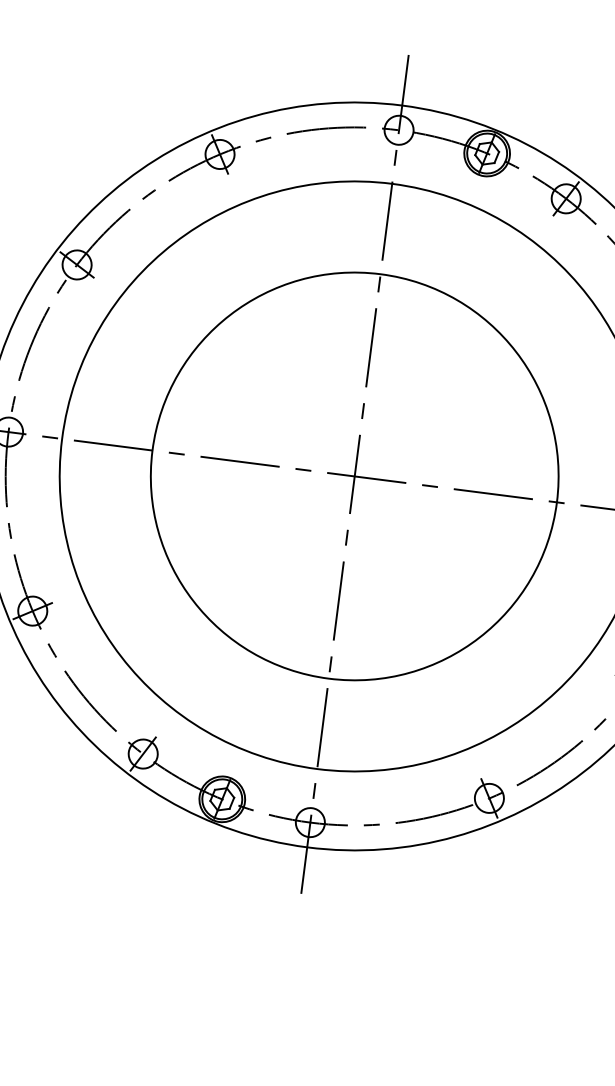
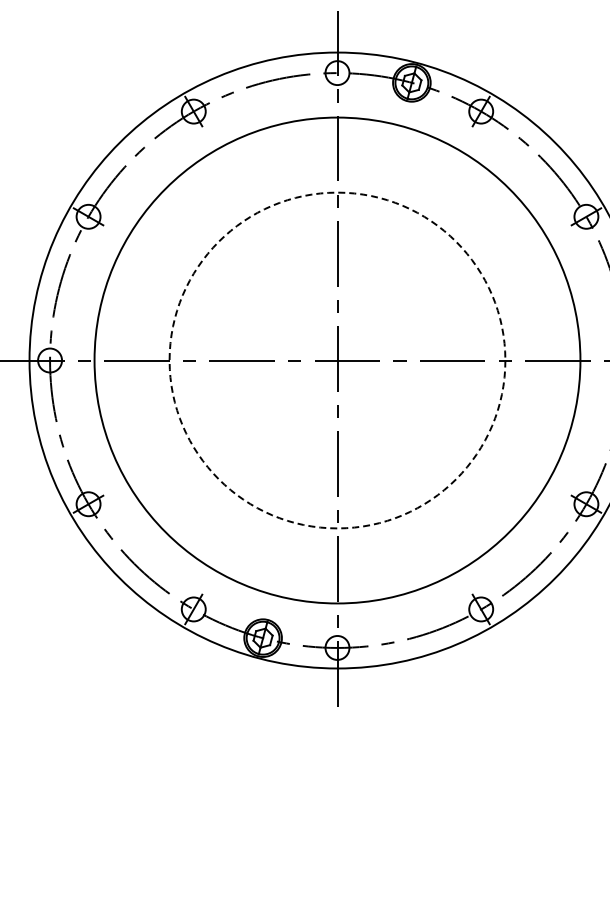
circle: (354, 476) -> (337, 360), solid -> dashed

